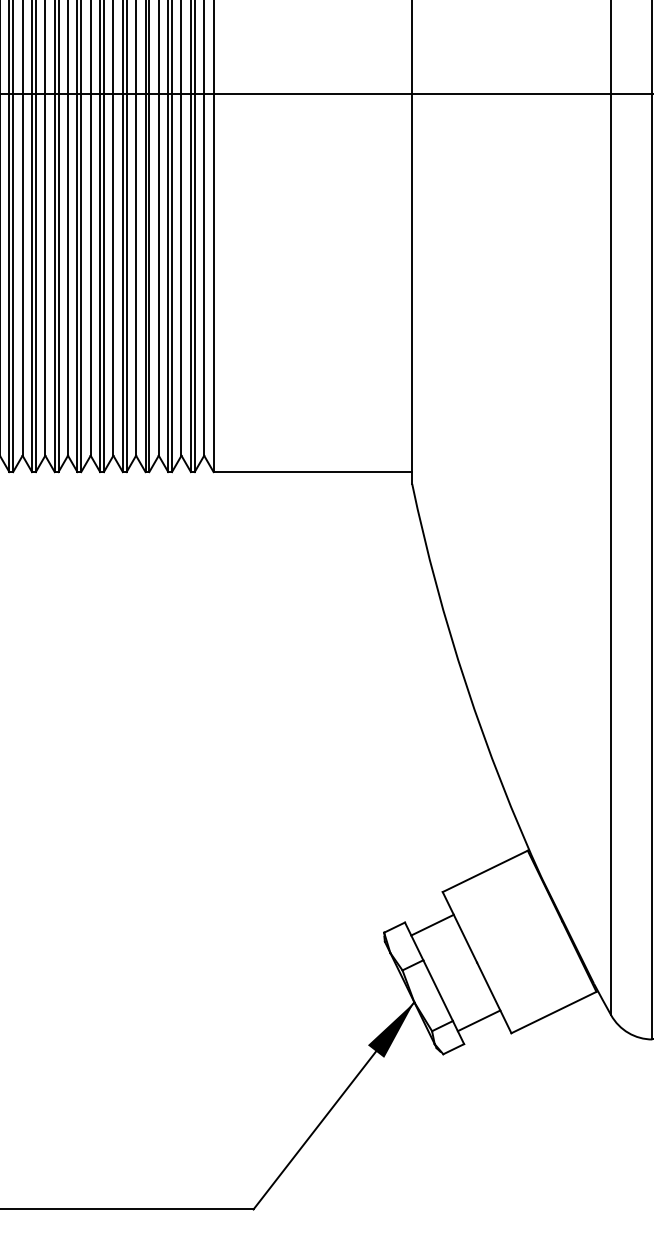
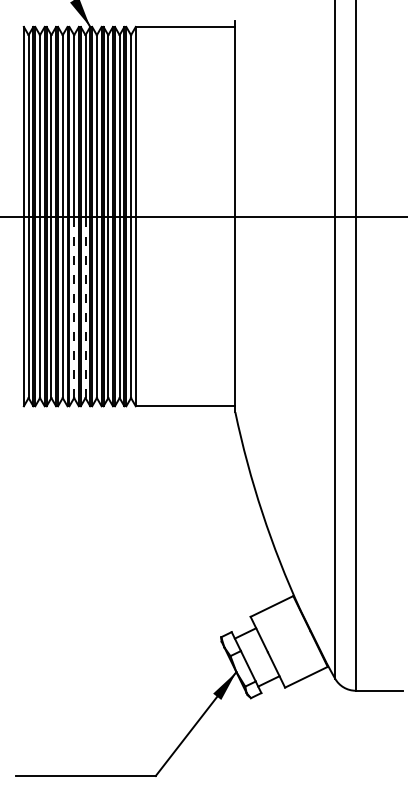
line: (91, 275) -> (74, 307), solid -> dashed
line: (113, 275) -> (85, 307), solid -> dashed

